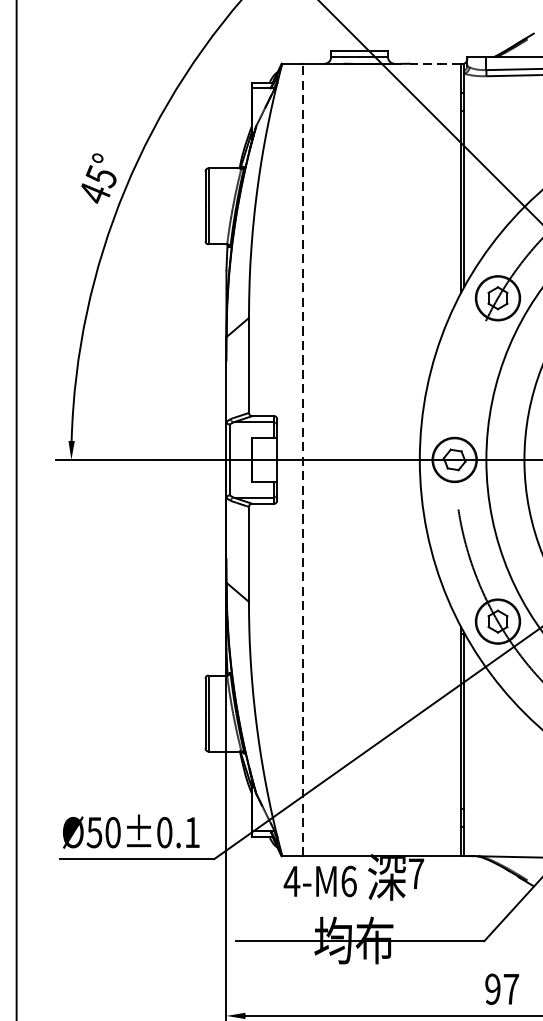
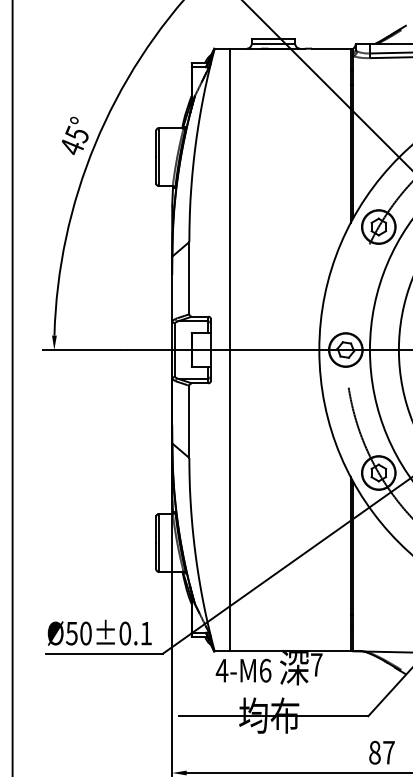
line: (434, 63) -> (330, 48), dashed -> solid
line: (303, 459) -> (230, 349), dashed -> solid
text: (492, 988) -> (374, 752), 97 -> 87

